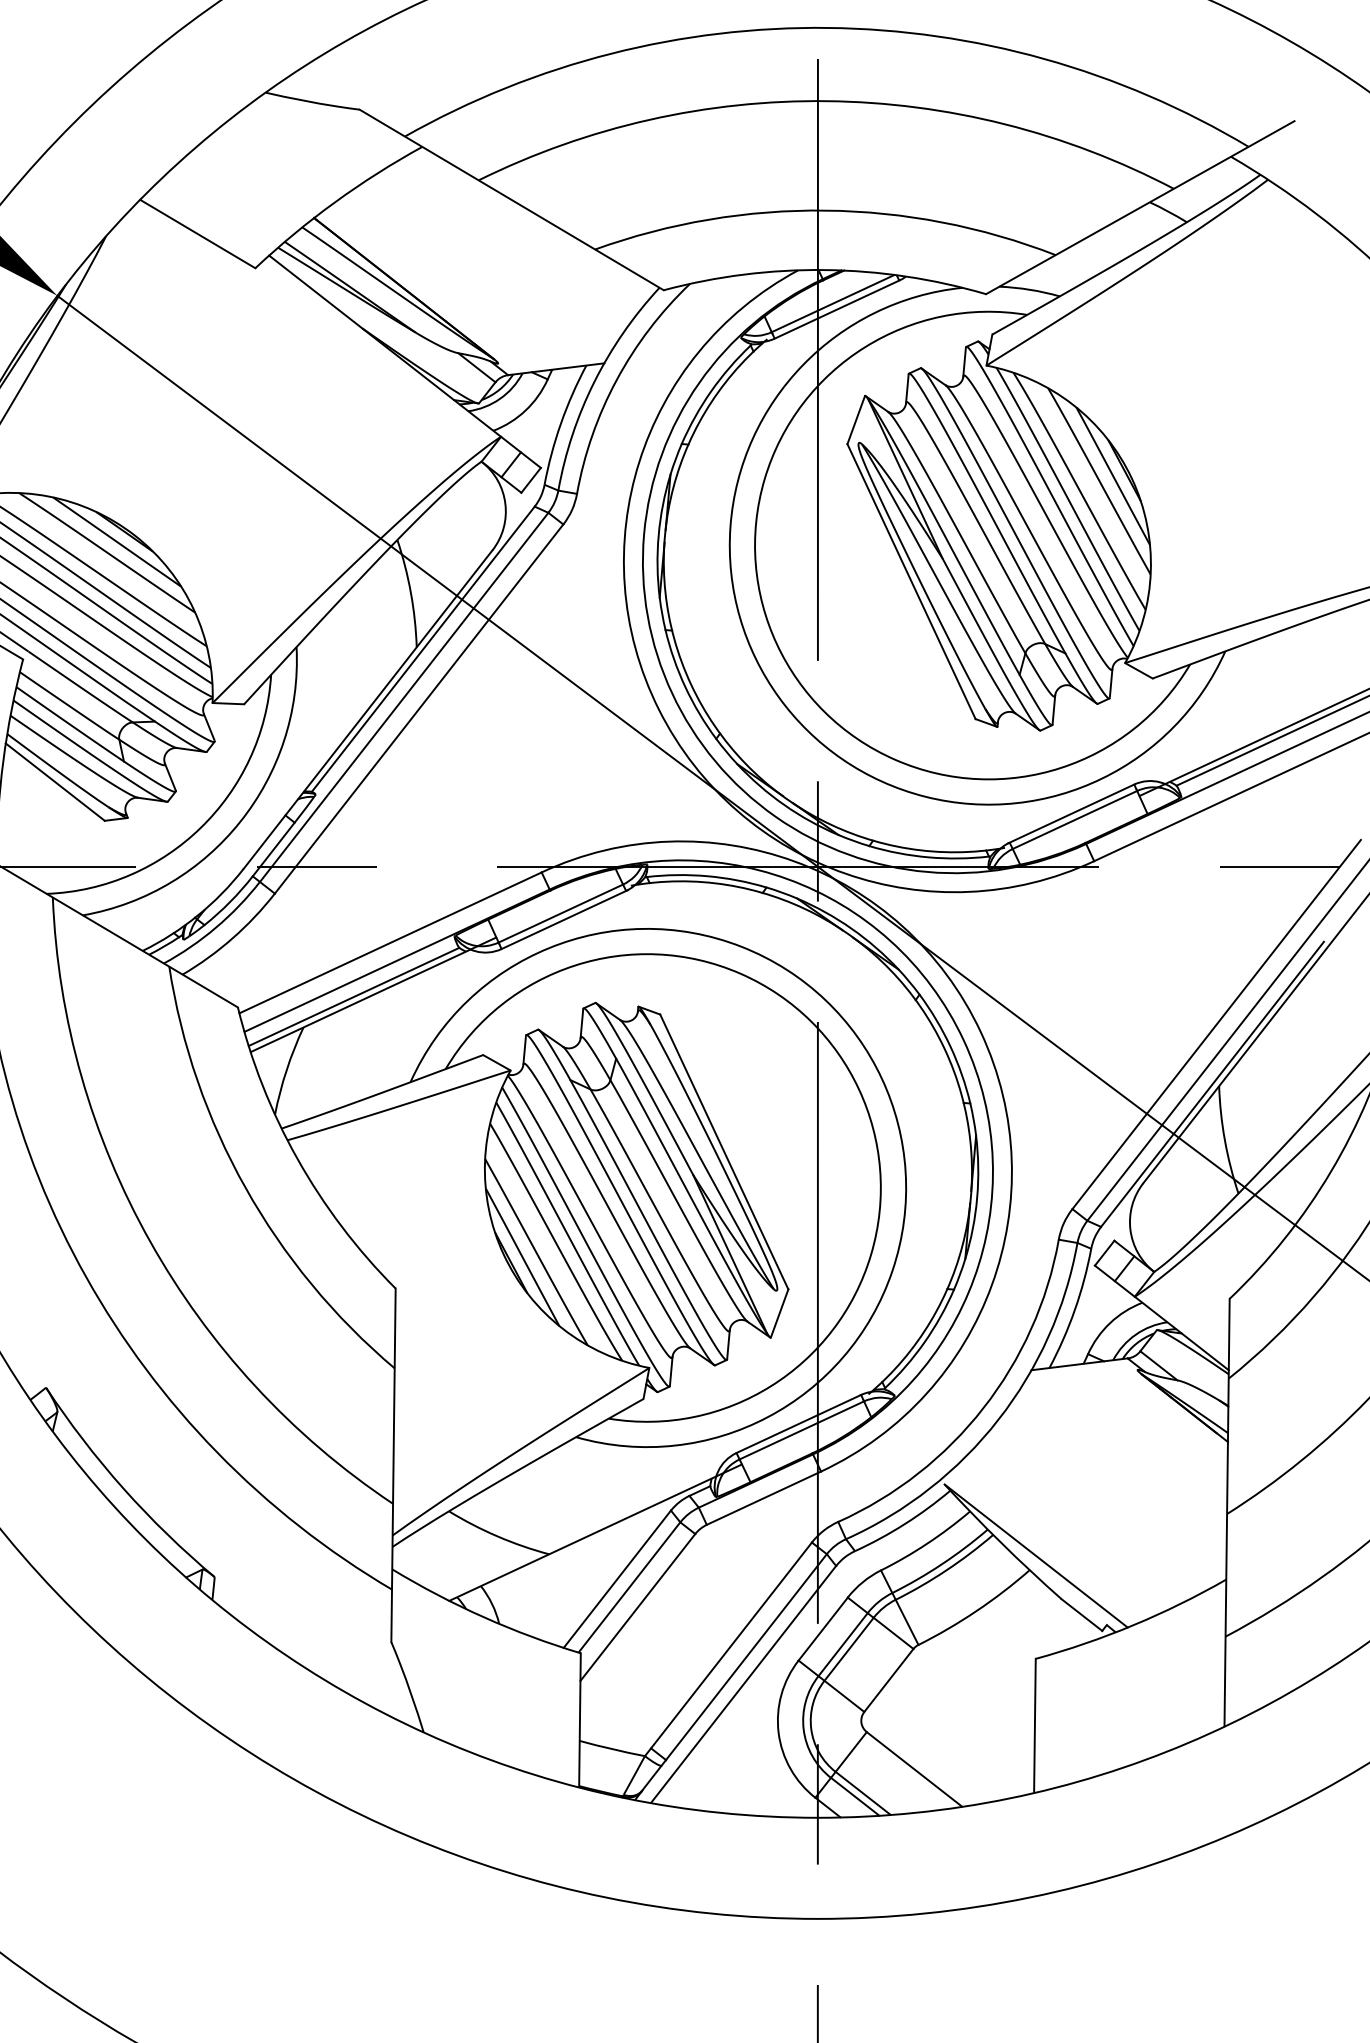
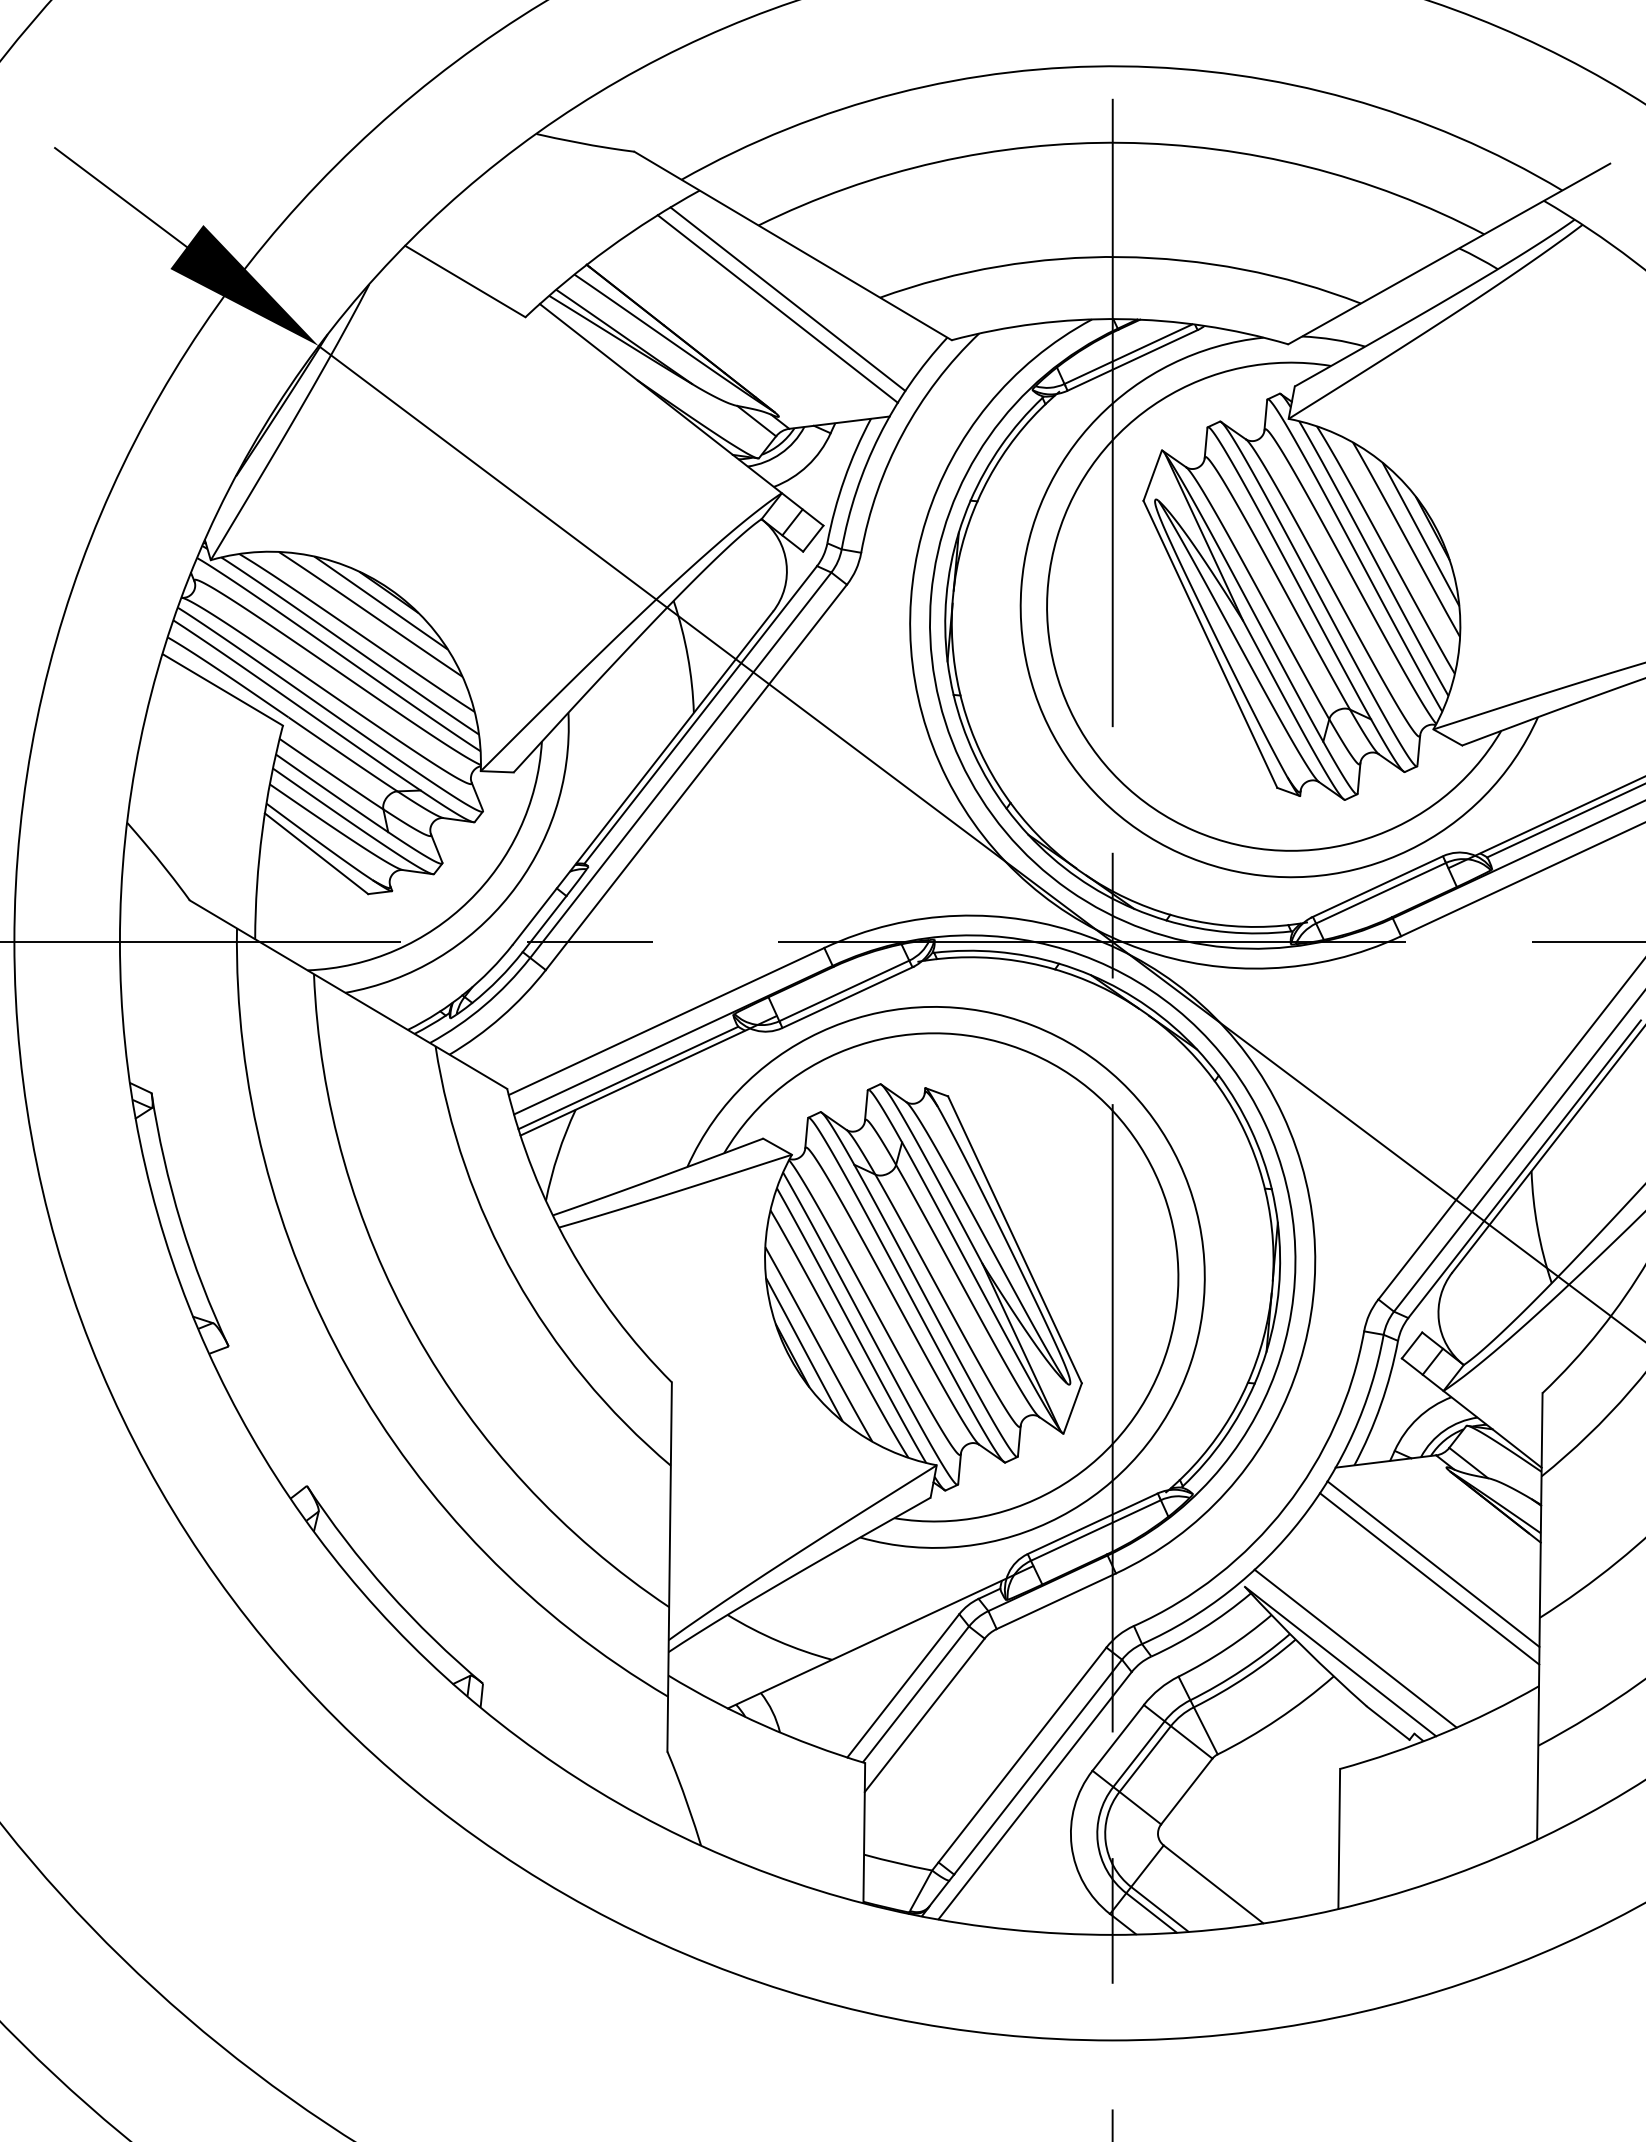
line: (506, 250) -> (787, 298), added
line: (496, 259) -> (777, 308), added
line: (1125, 1462) -> (1433, 1563), added
line: (1121, 1476) -> (1429, 1578), added
line: (1050, 1543) -> (1355, 1648), added

